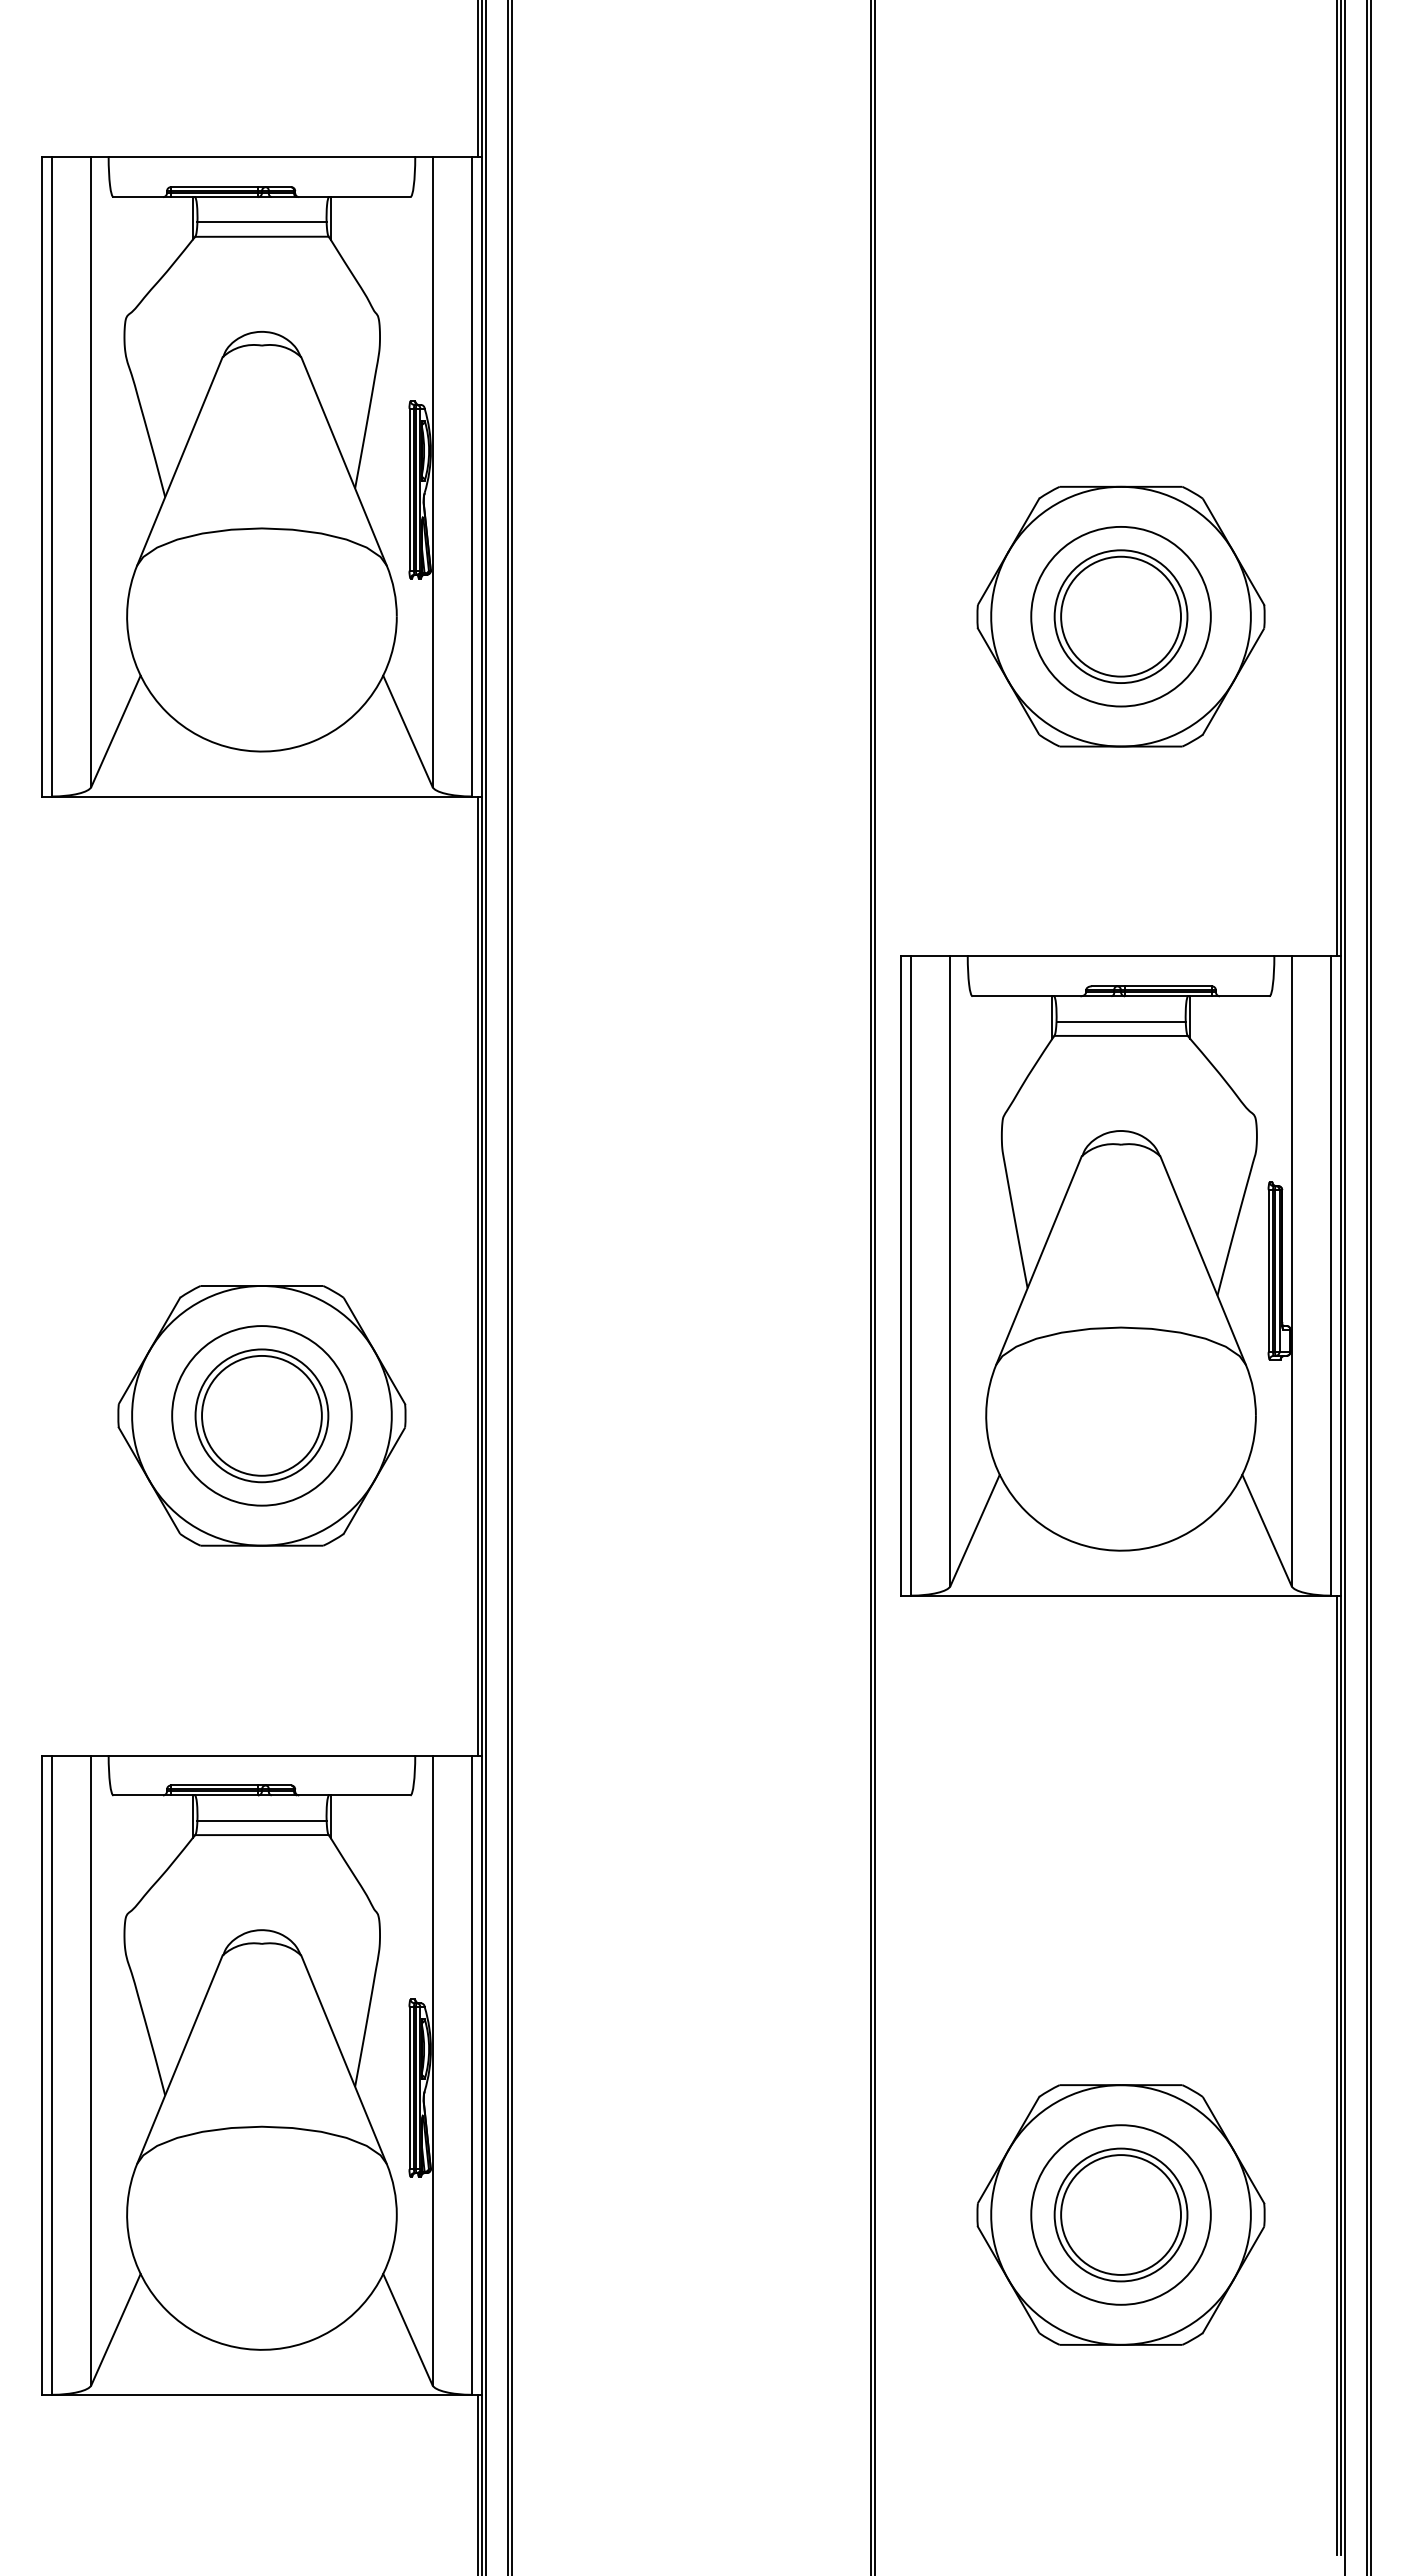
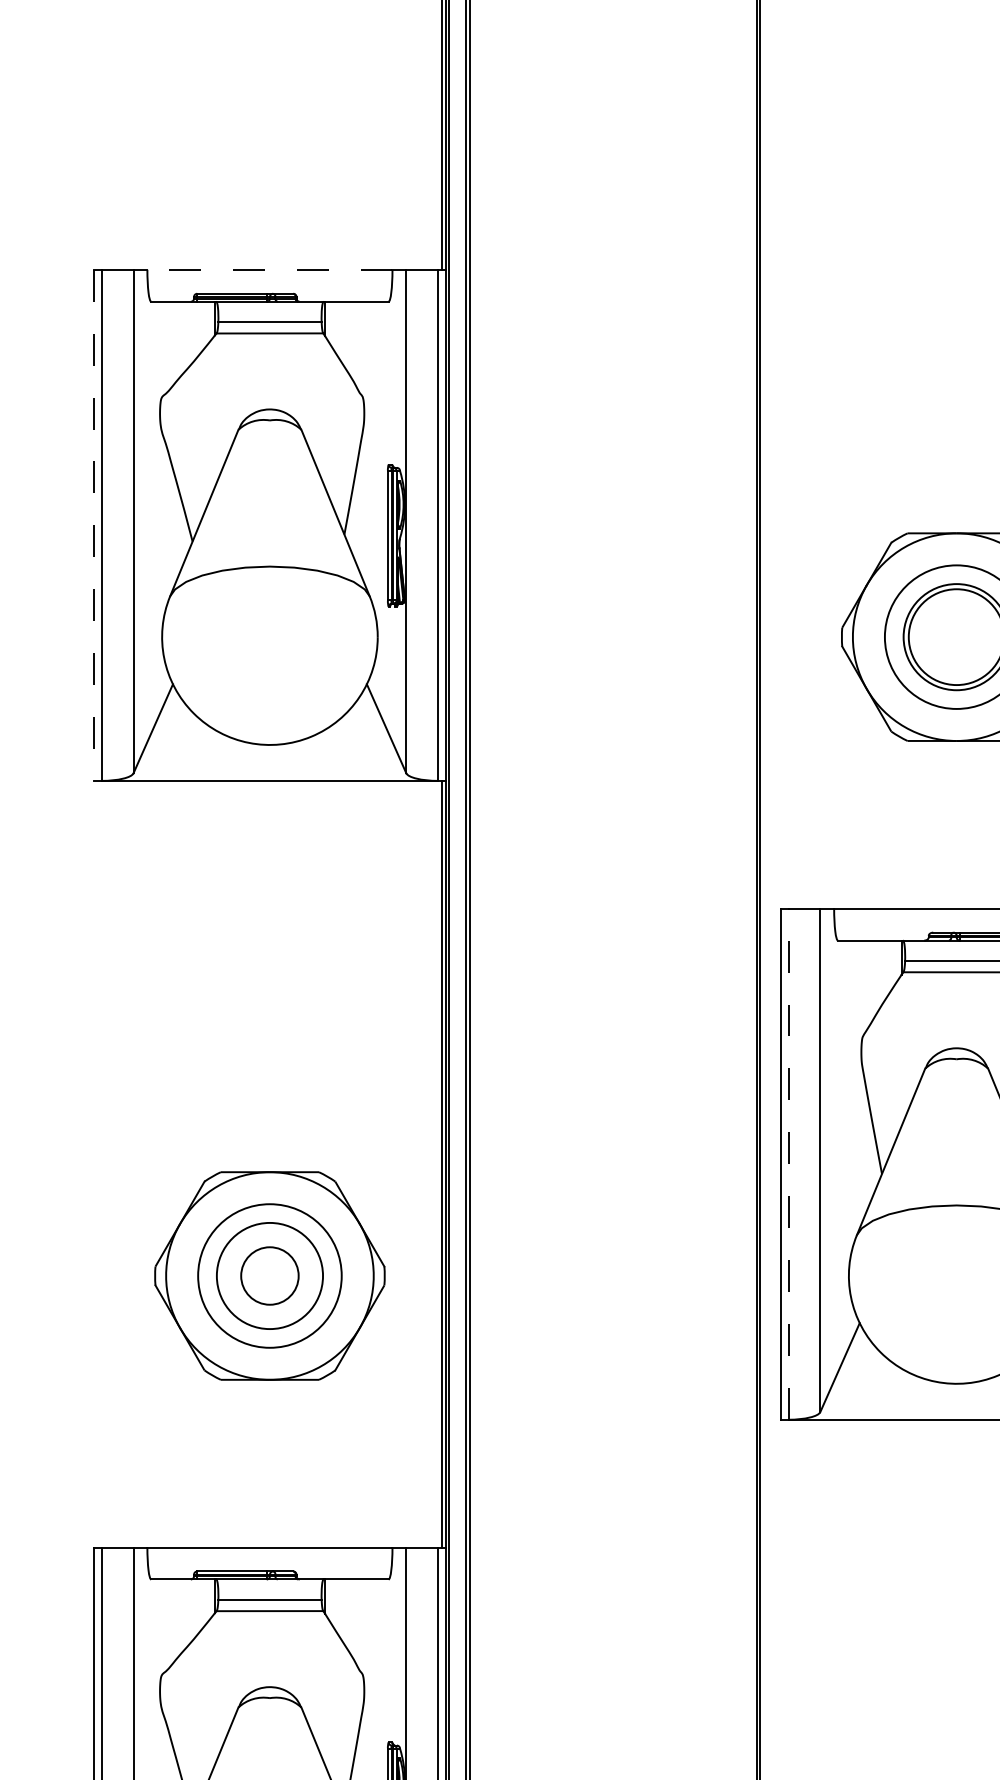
line: (261, 157) -> (269, 270), solid -> dashed
line: (42, 476) -> (94, 525), solid -> dashed
line: (910, 1276) -> (788, 1164), solid -> dashed
circle: (261, 1415) -> (269, 1275), size x0.6

